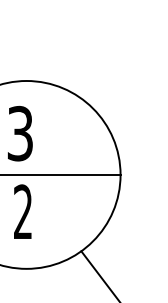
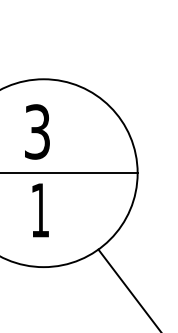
text: (22, 211) -> (39, 209), 2 -> 1

